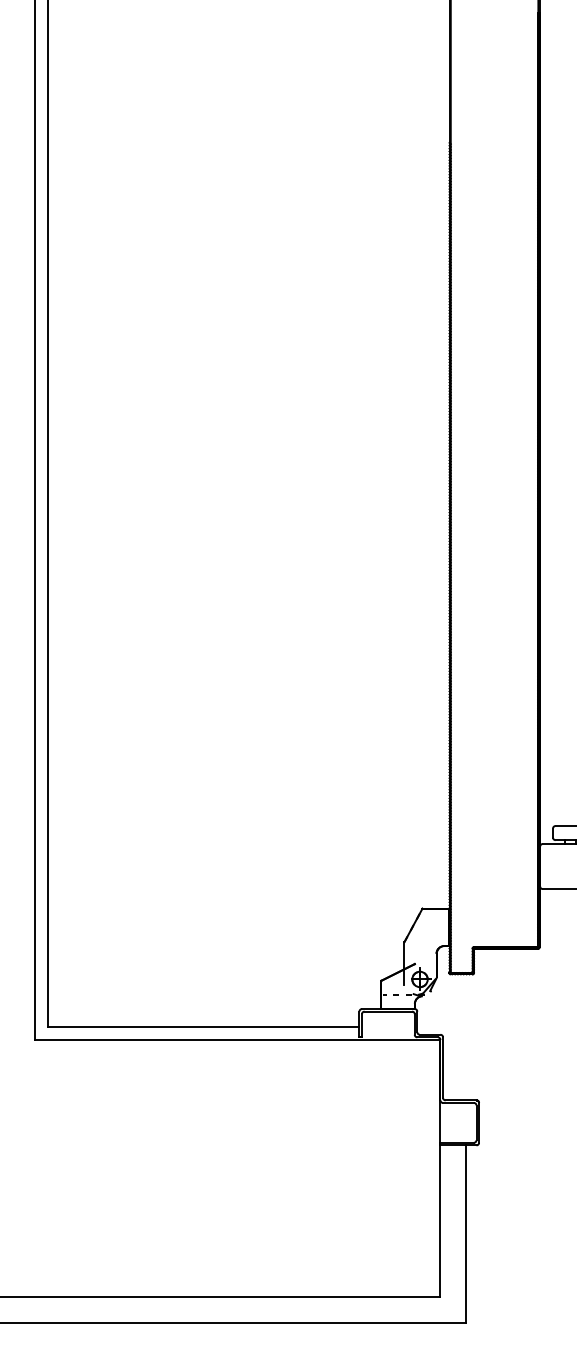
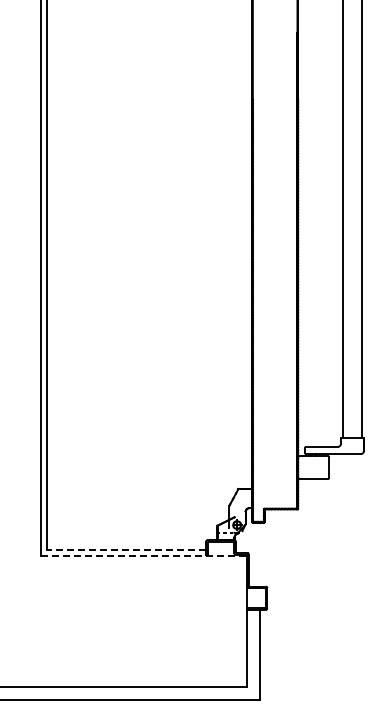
line: (202, 1027) -> (126, 549), solid -> dashed
line: (238, 1040) -> (144, 556), solid -> dashed

